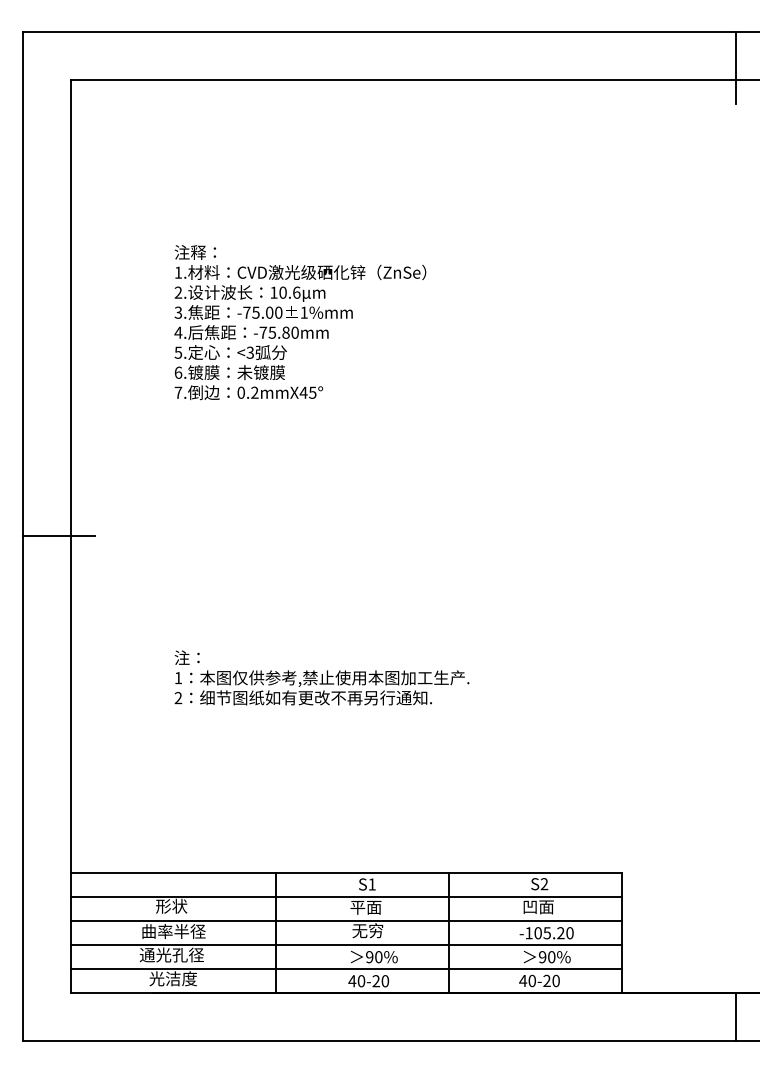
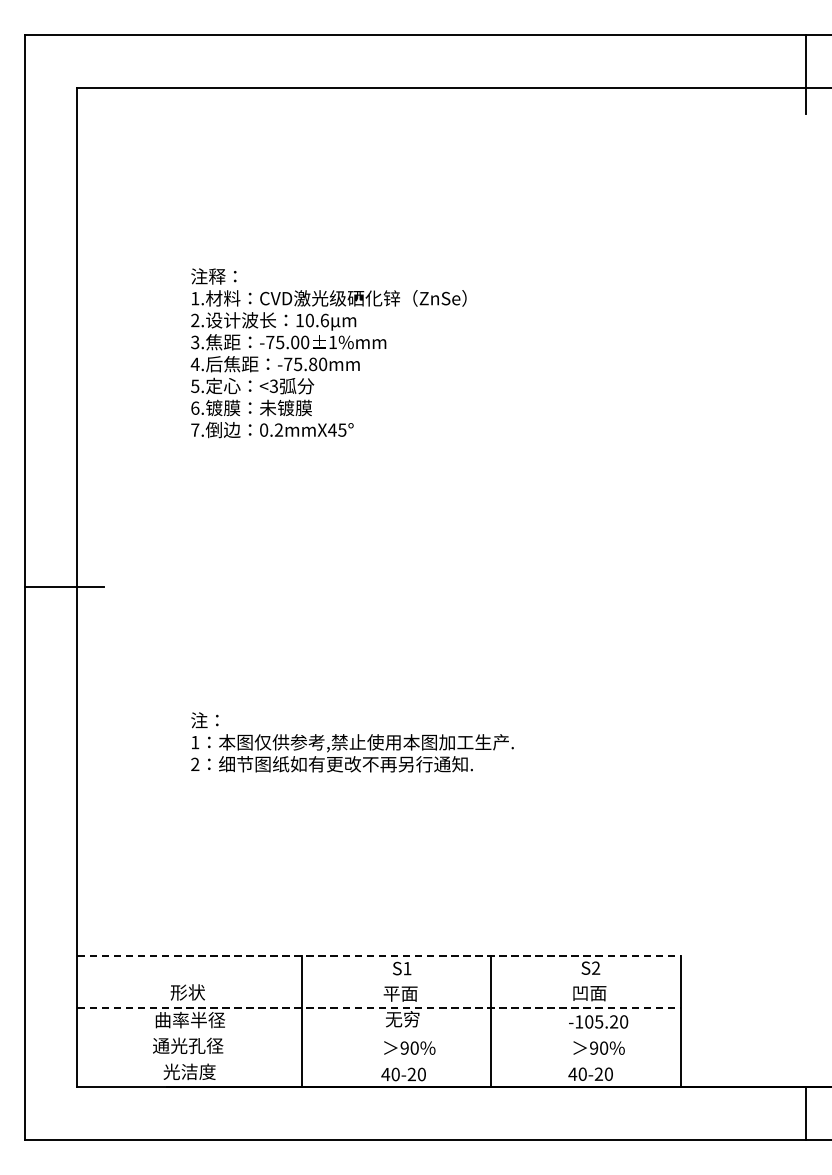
line: (346, 872) -> (379, 955), solid -> dashed
line: (345, 896) -> (378, 981), removed
line: (346, 920) -> (379, 1008), solid -> dashed
line: (345, 944) -> (378, 1034), removed
line: (345, 968) -> (378, 1060), removed

